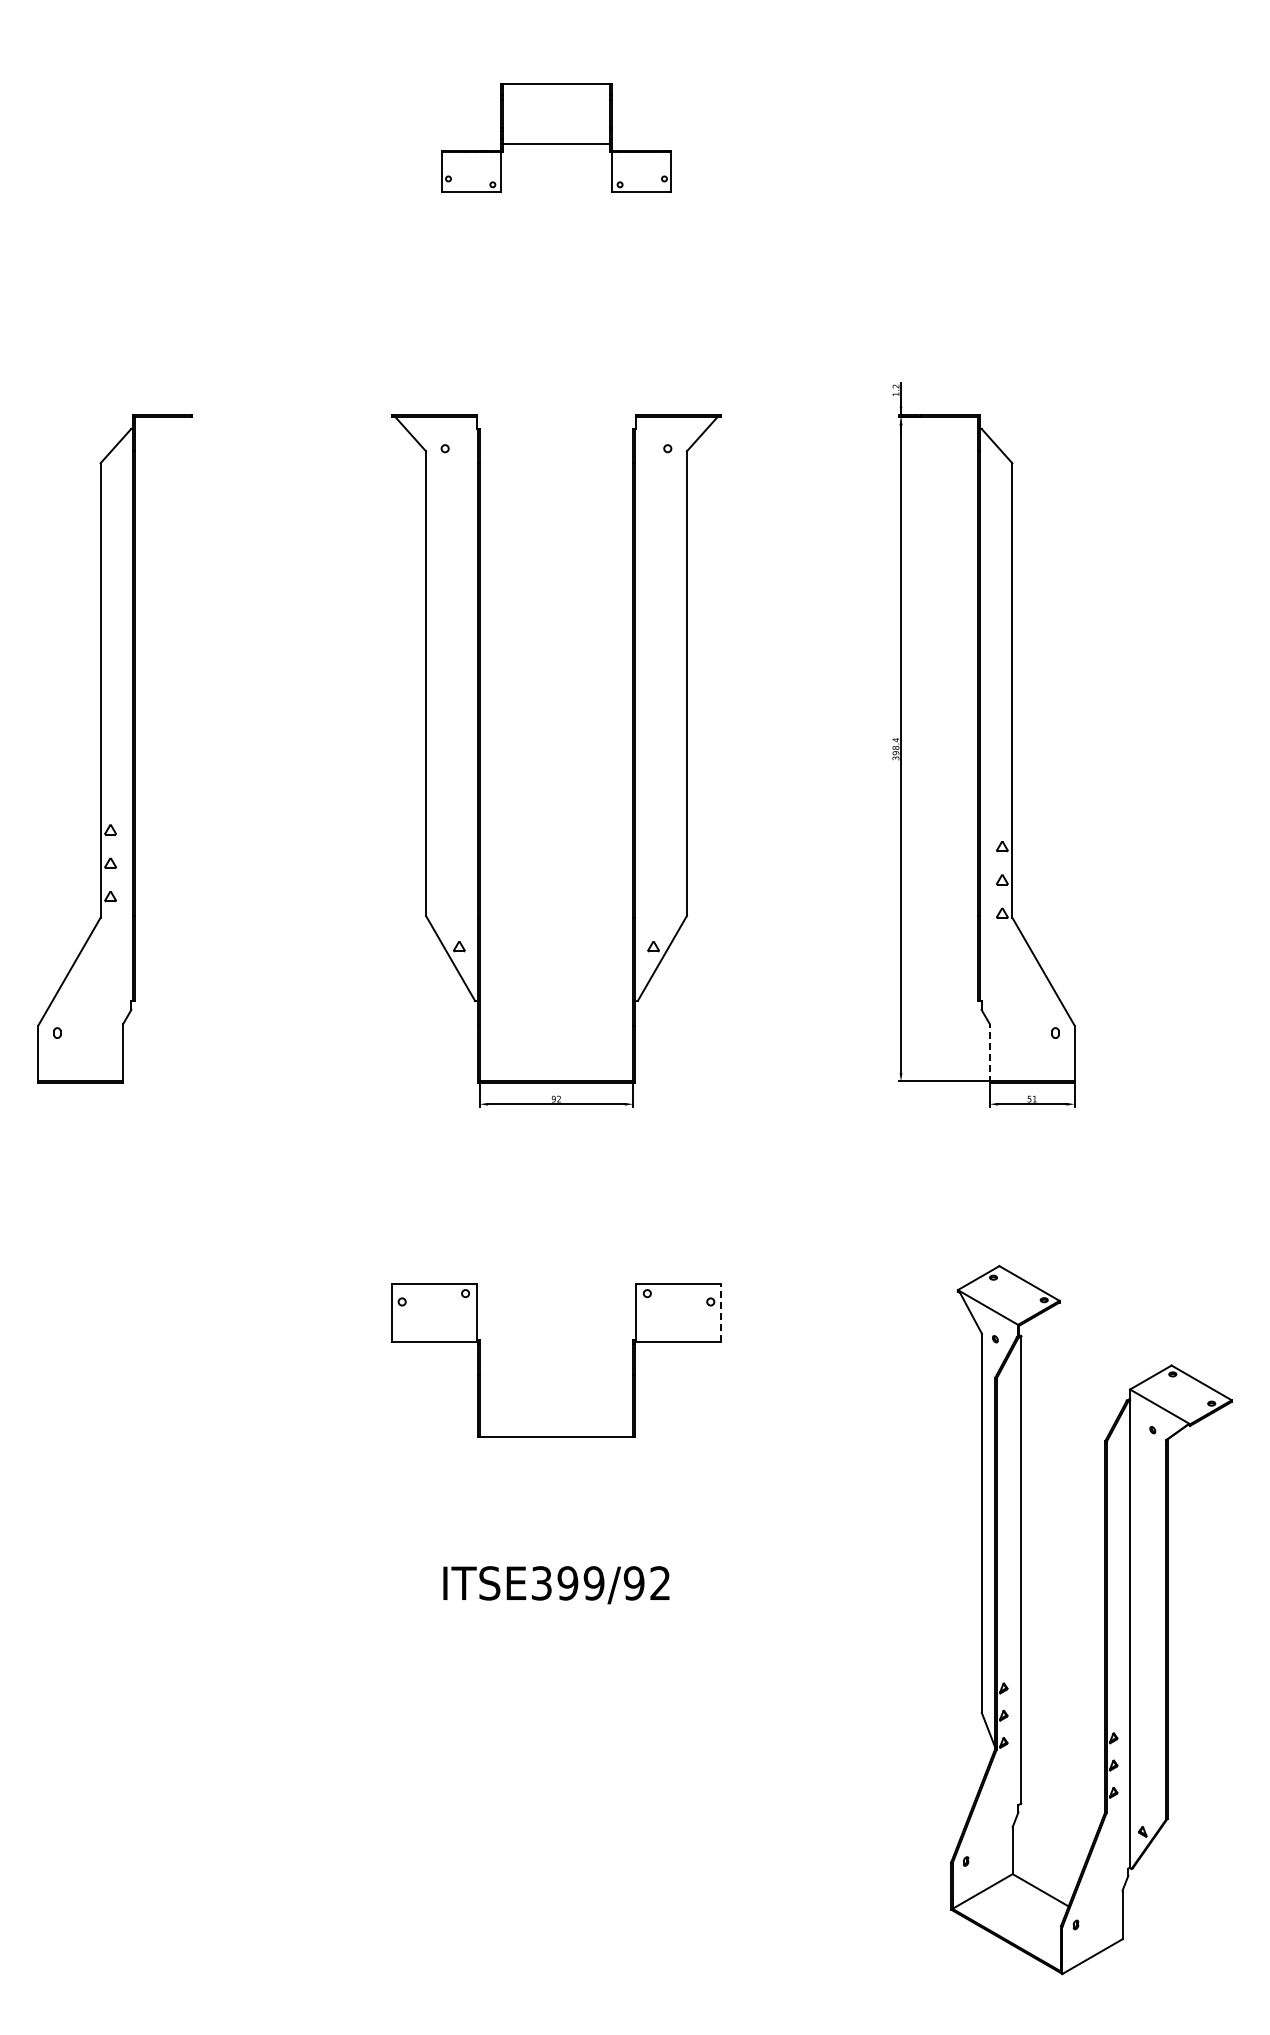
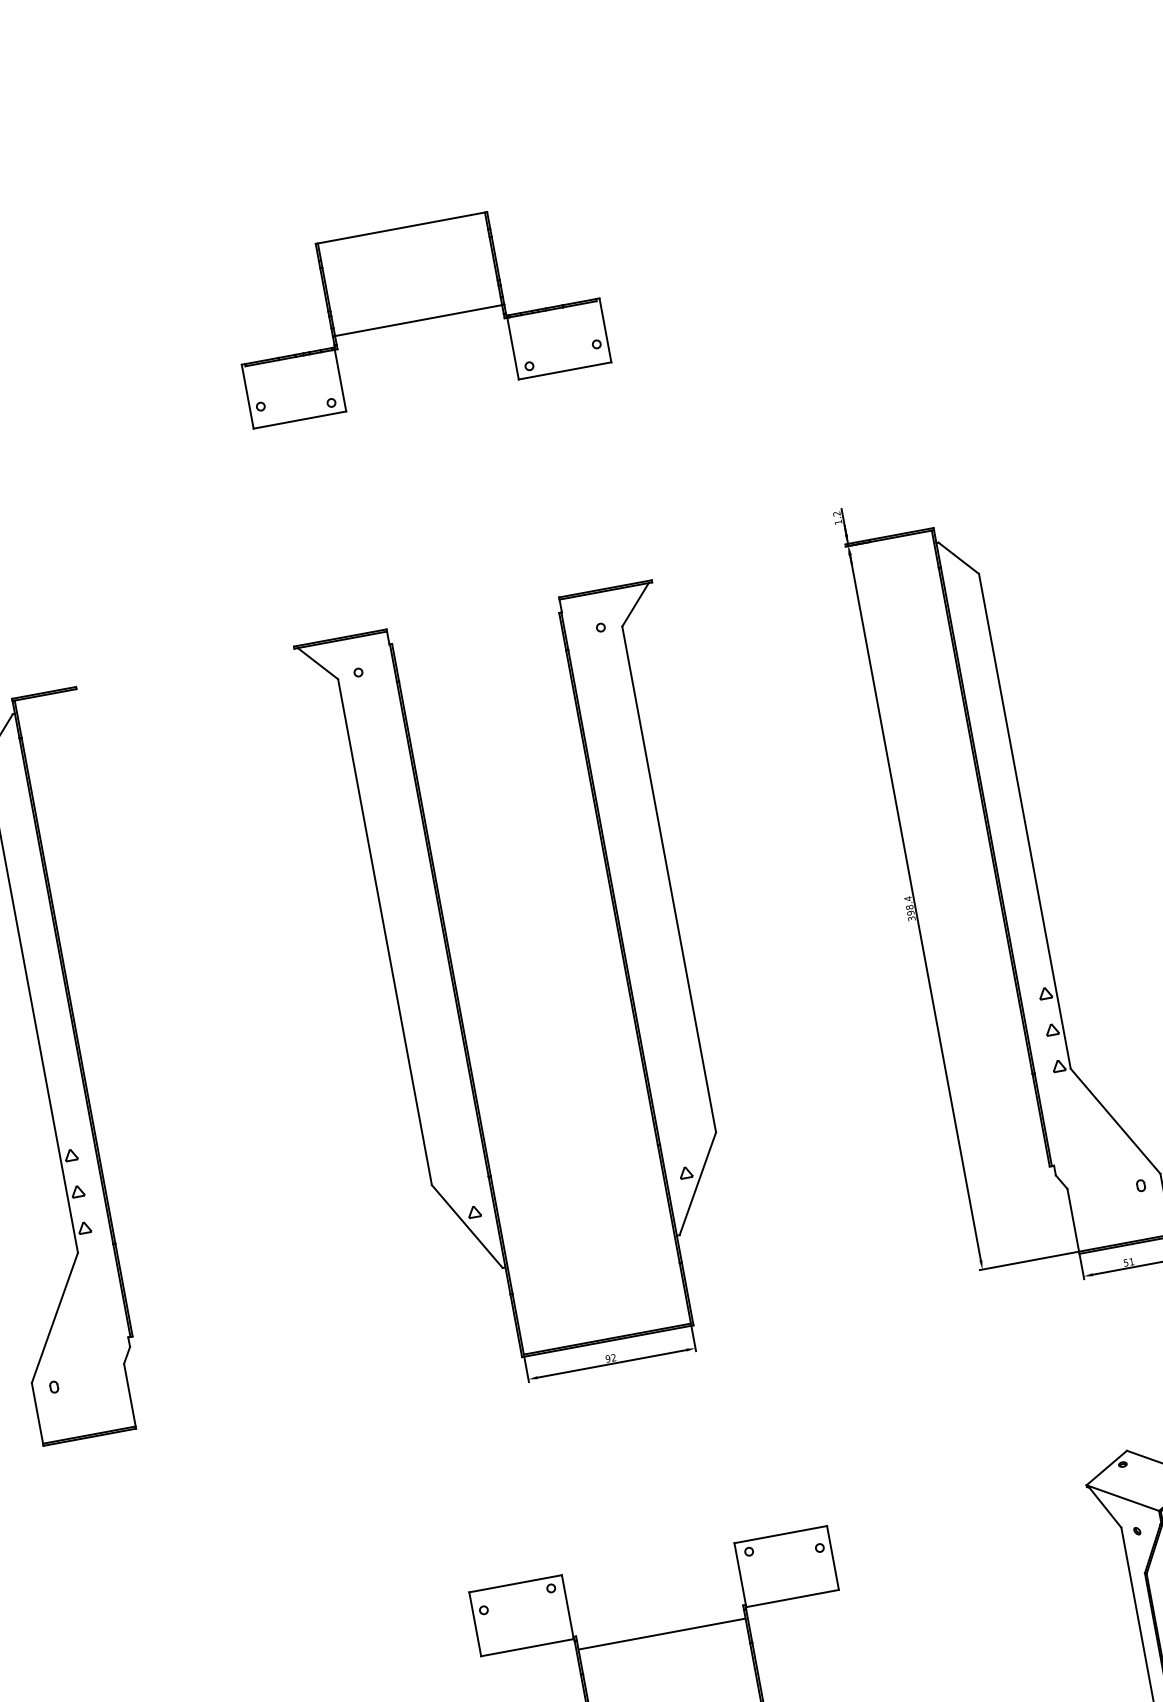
part: (556, 137) -> (416, 311), size x1.43
line: (989, 1053) -> (1073, 1221), dashed -> solid
line: (720, 1312) -> (832, 1557), dashed -> solid
line: (556, 1352) -> (662, 1634), added

